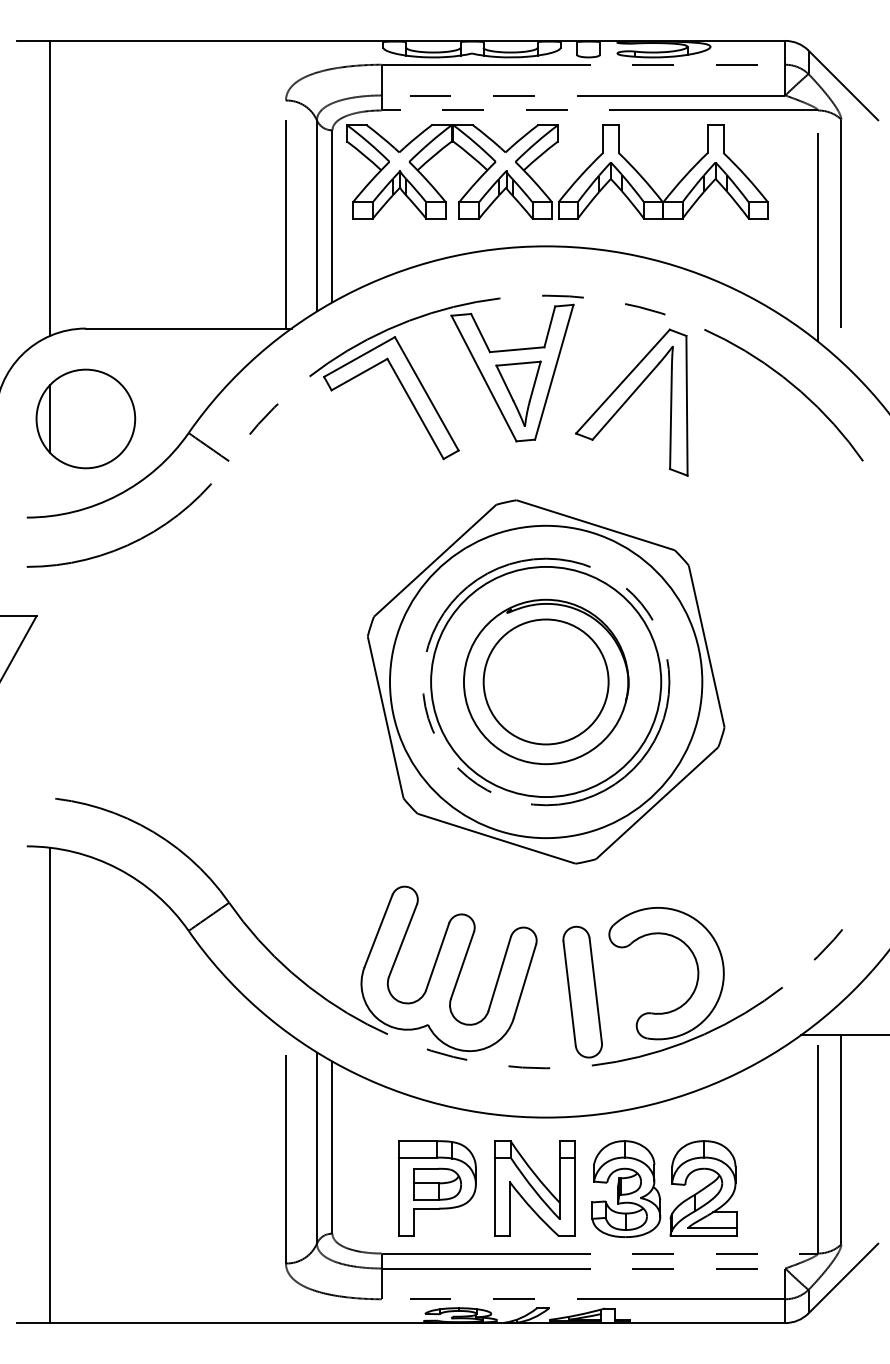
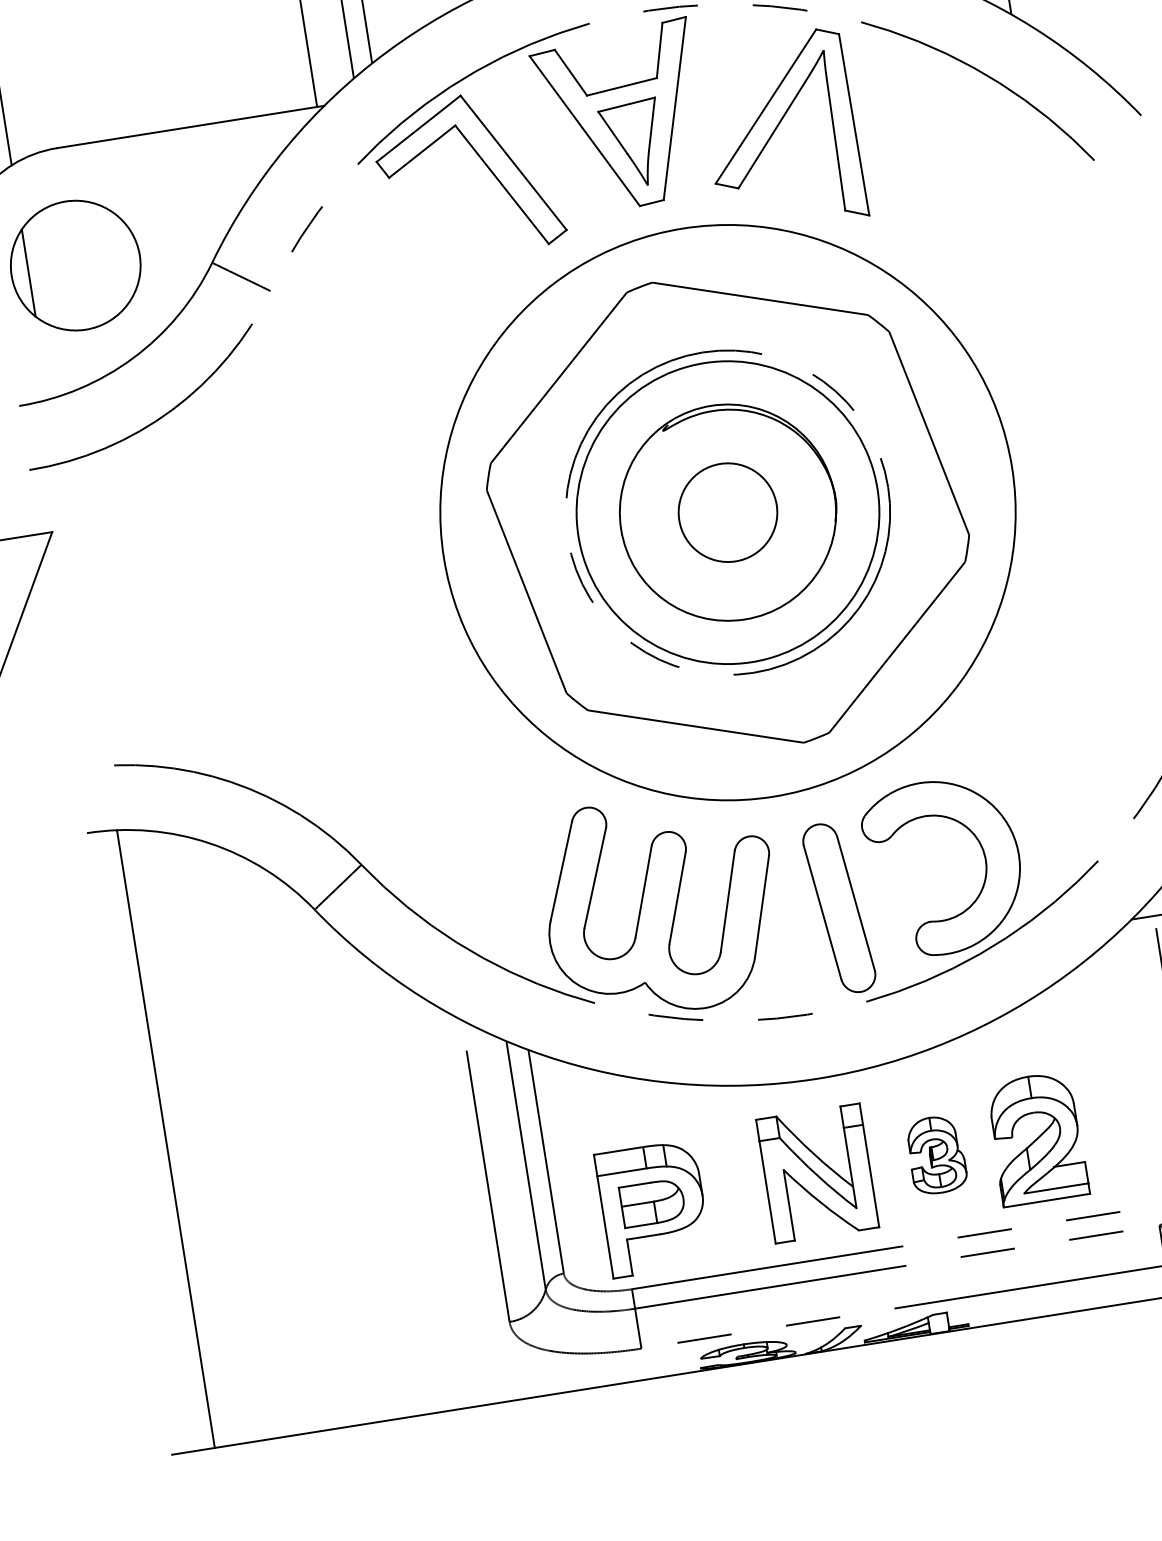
circle: (545, 681) -> (727, 512), size x0.6
circle: (546, 681) -> (728, 511), size x1.4
part: (437, 1188) -> (653, 1208), moved
part: (626, 1188) -> (936, 1154), size x0.6

